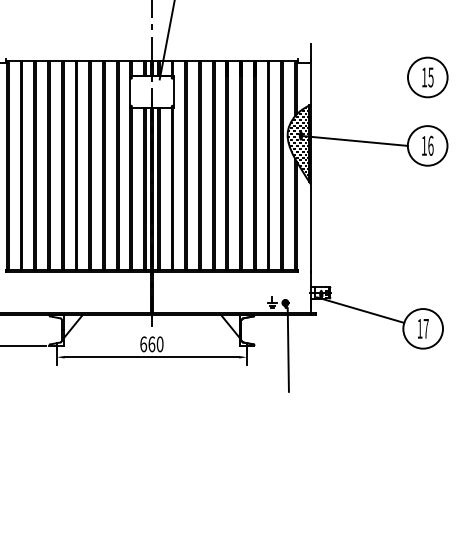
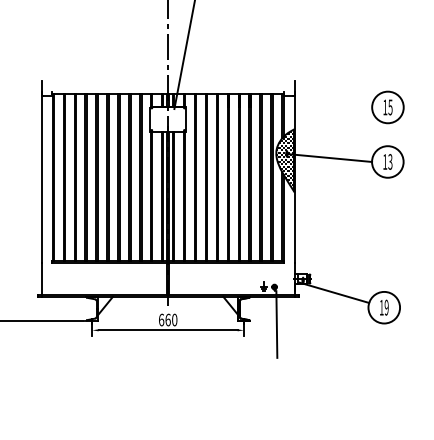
text: (431, 145) -> (390, 161), 16 -> 13
text: (425, 328) -> (386, 307), 17 -> 19

